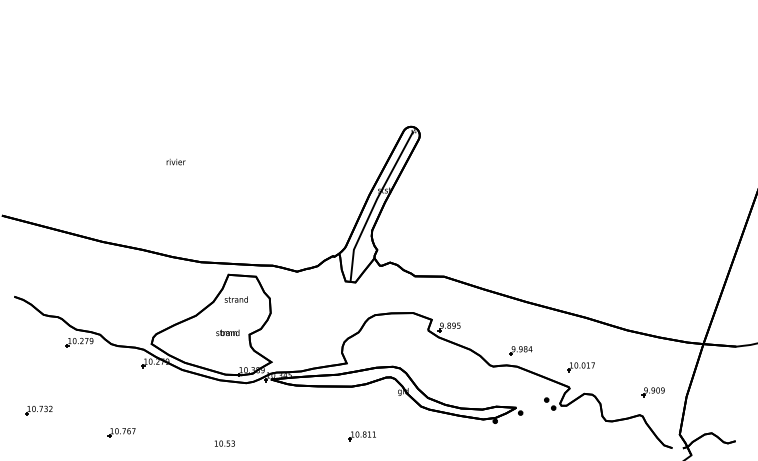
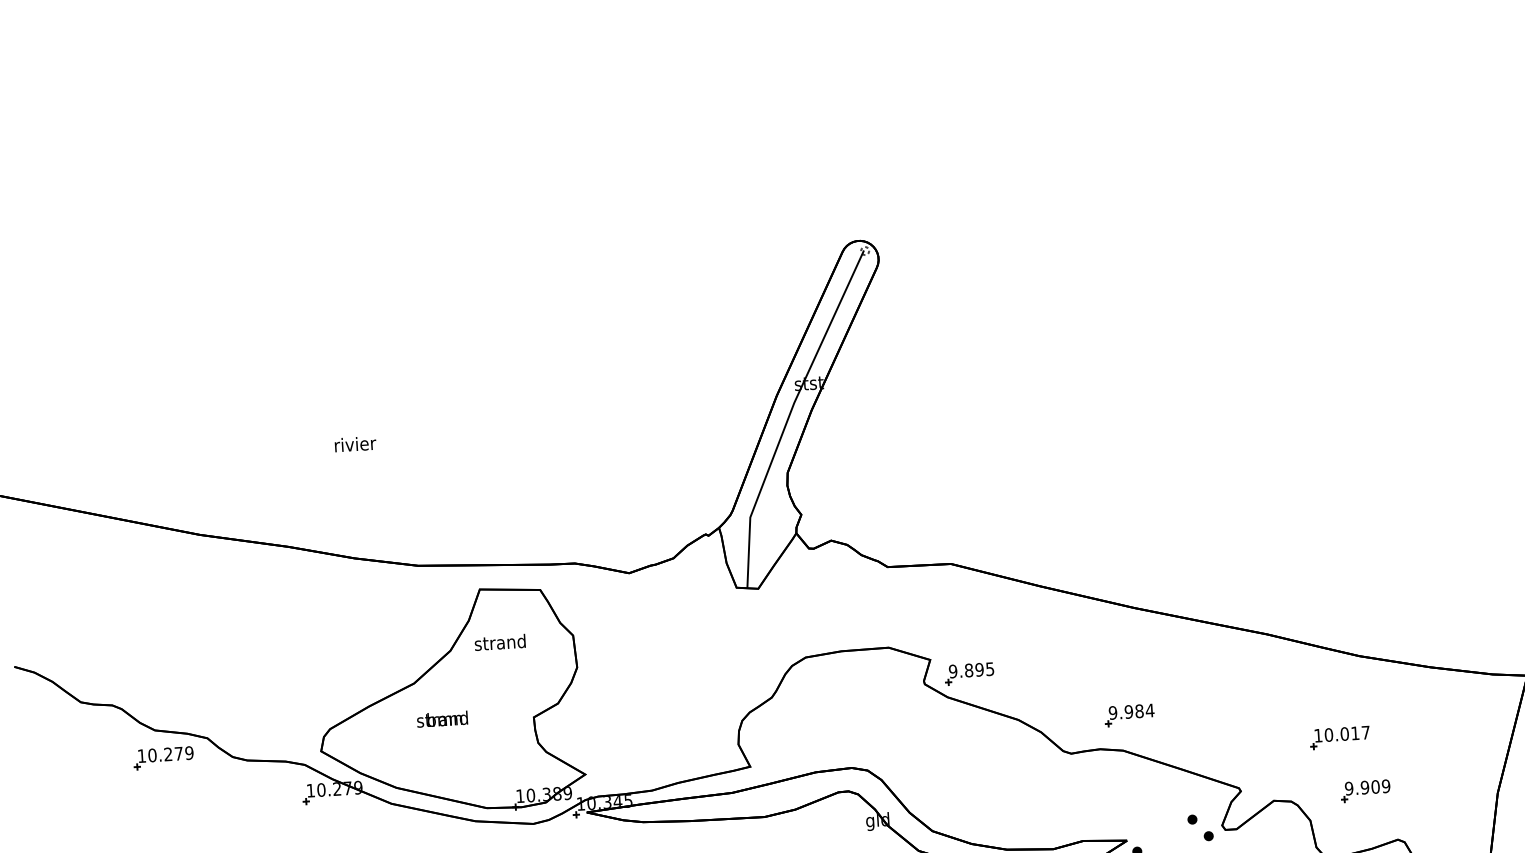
text: (175, 162) -> (354, 445), moved
text: (227, 332) -> (441, 718), moved
part: (580, 367) -> (1338, 738), moved
part: (652, 392) -> (1363, 792), moved

